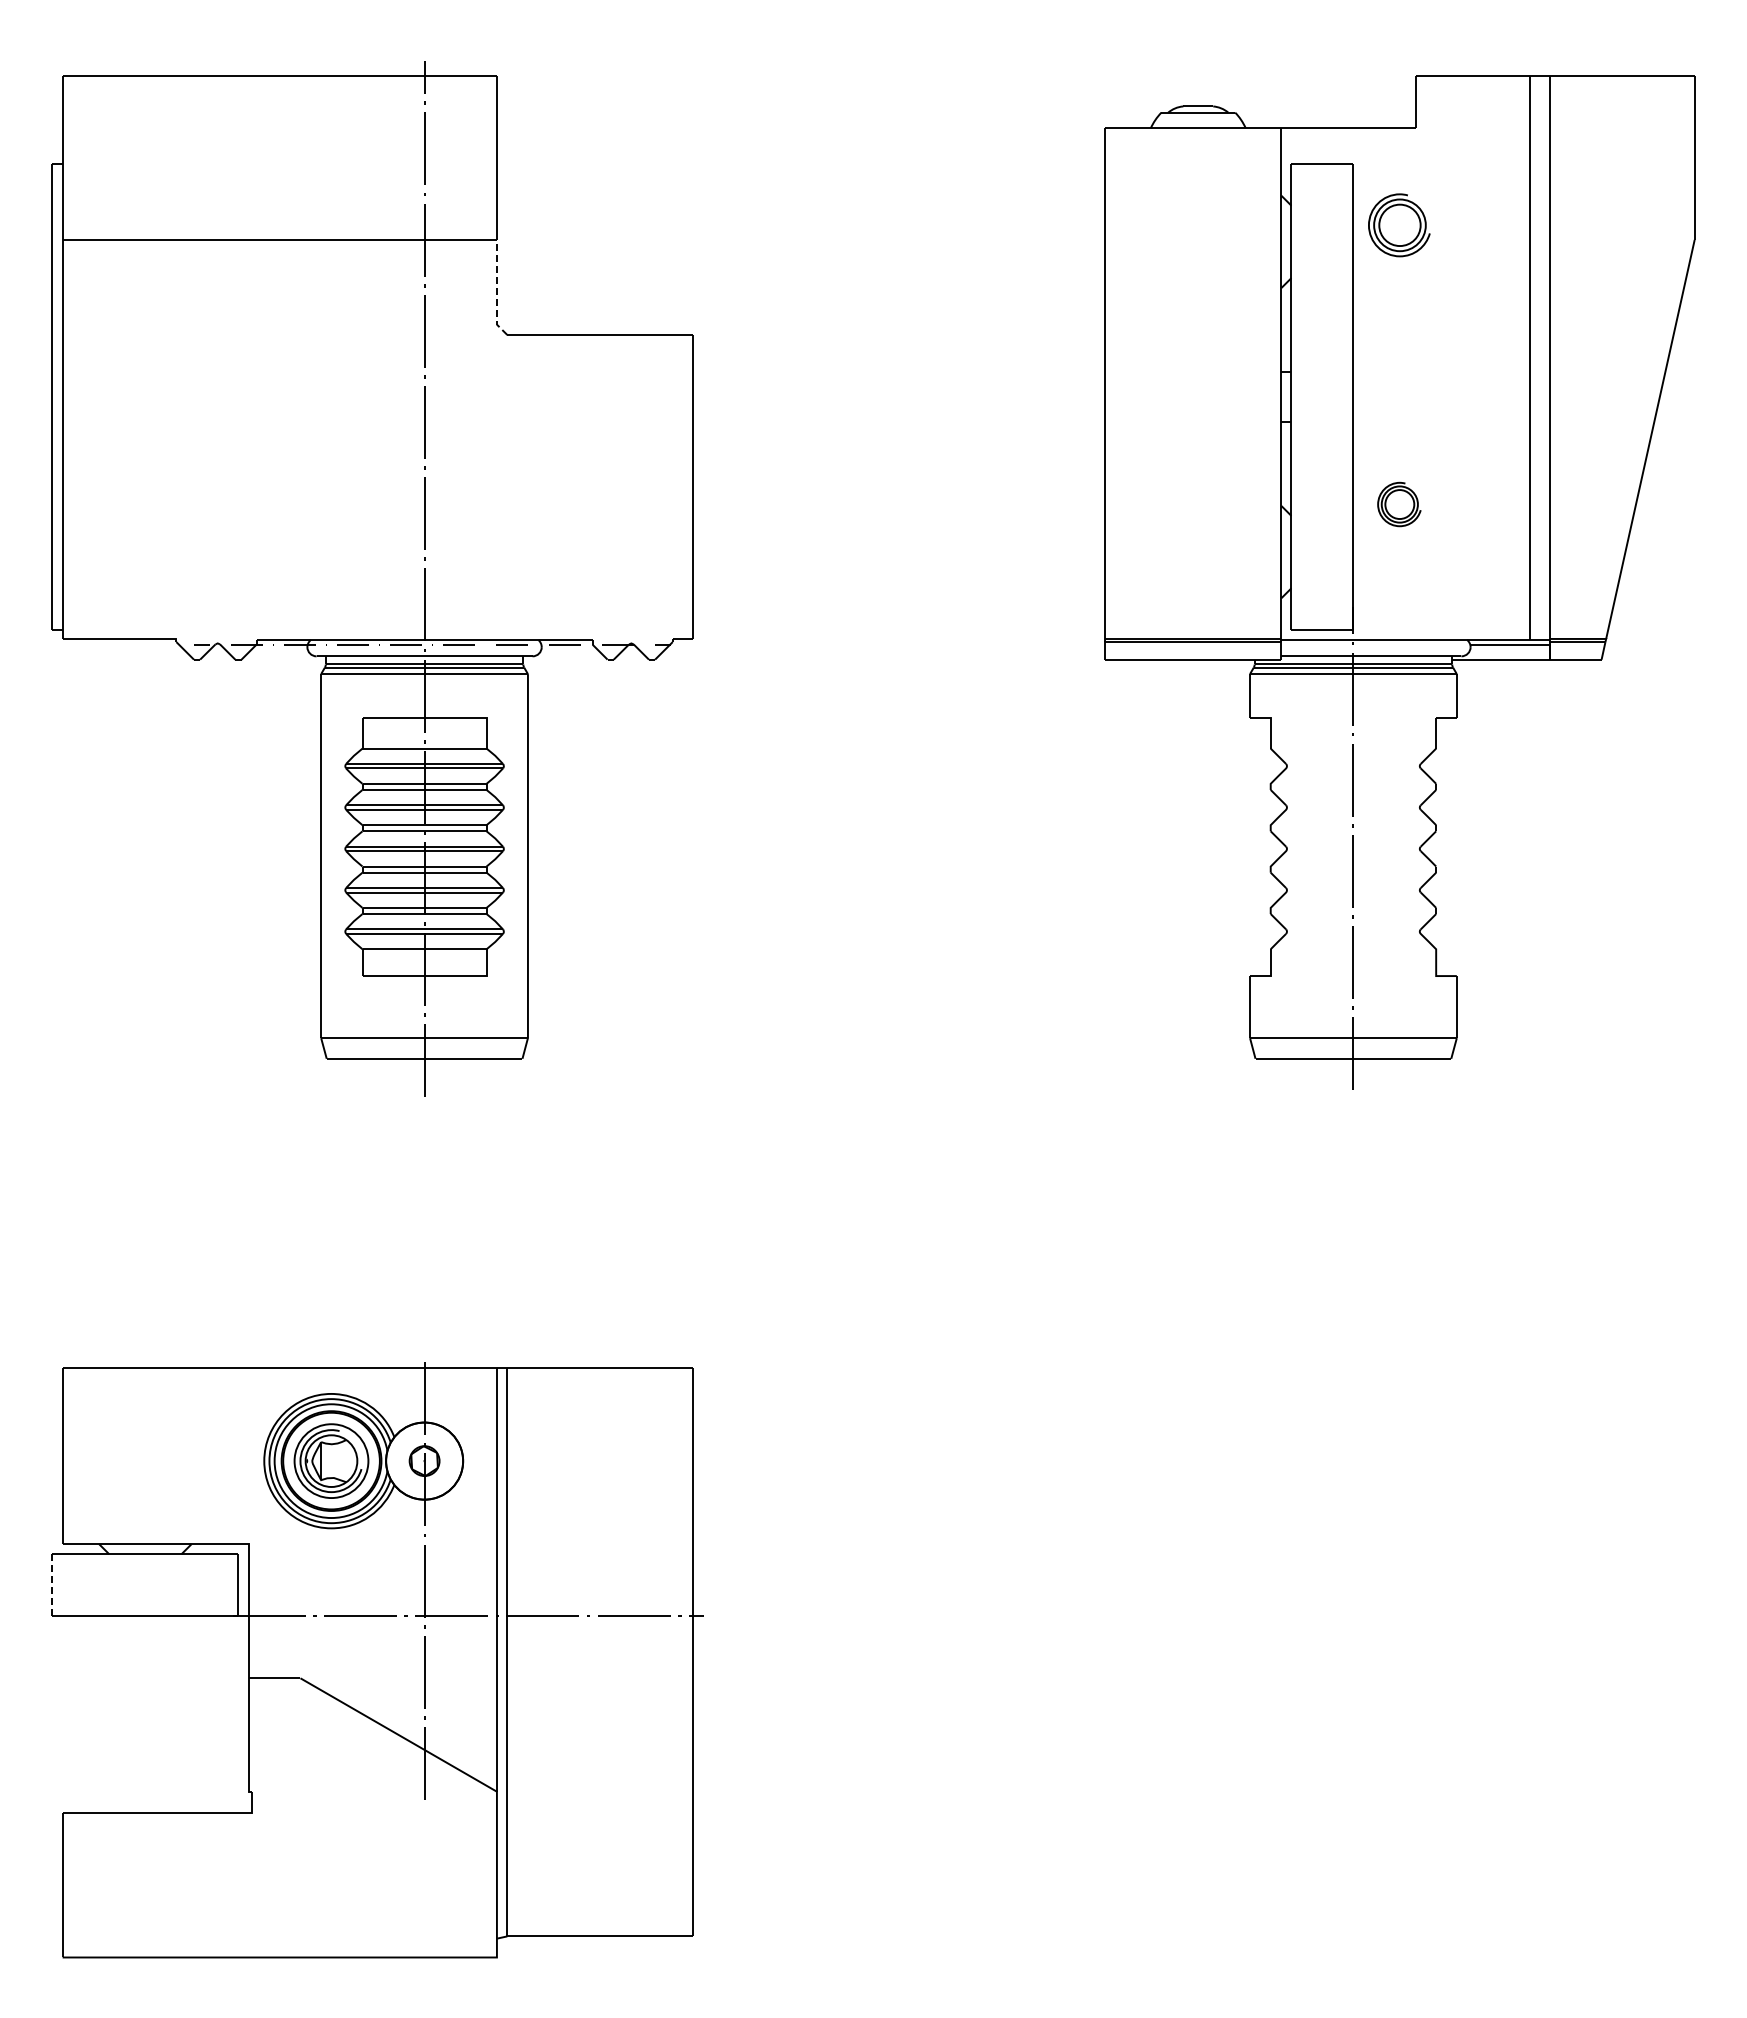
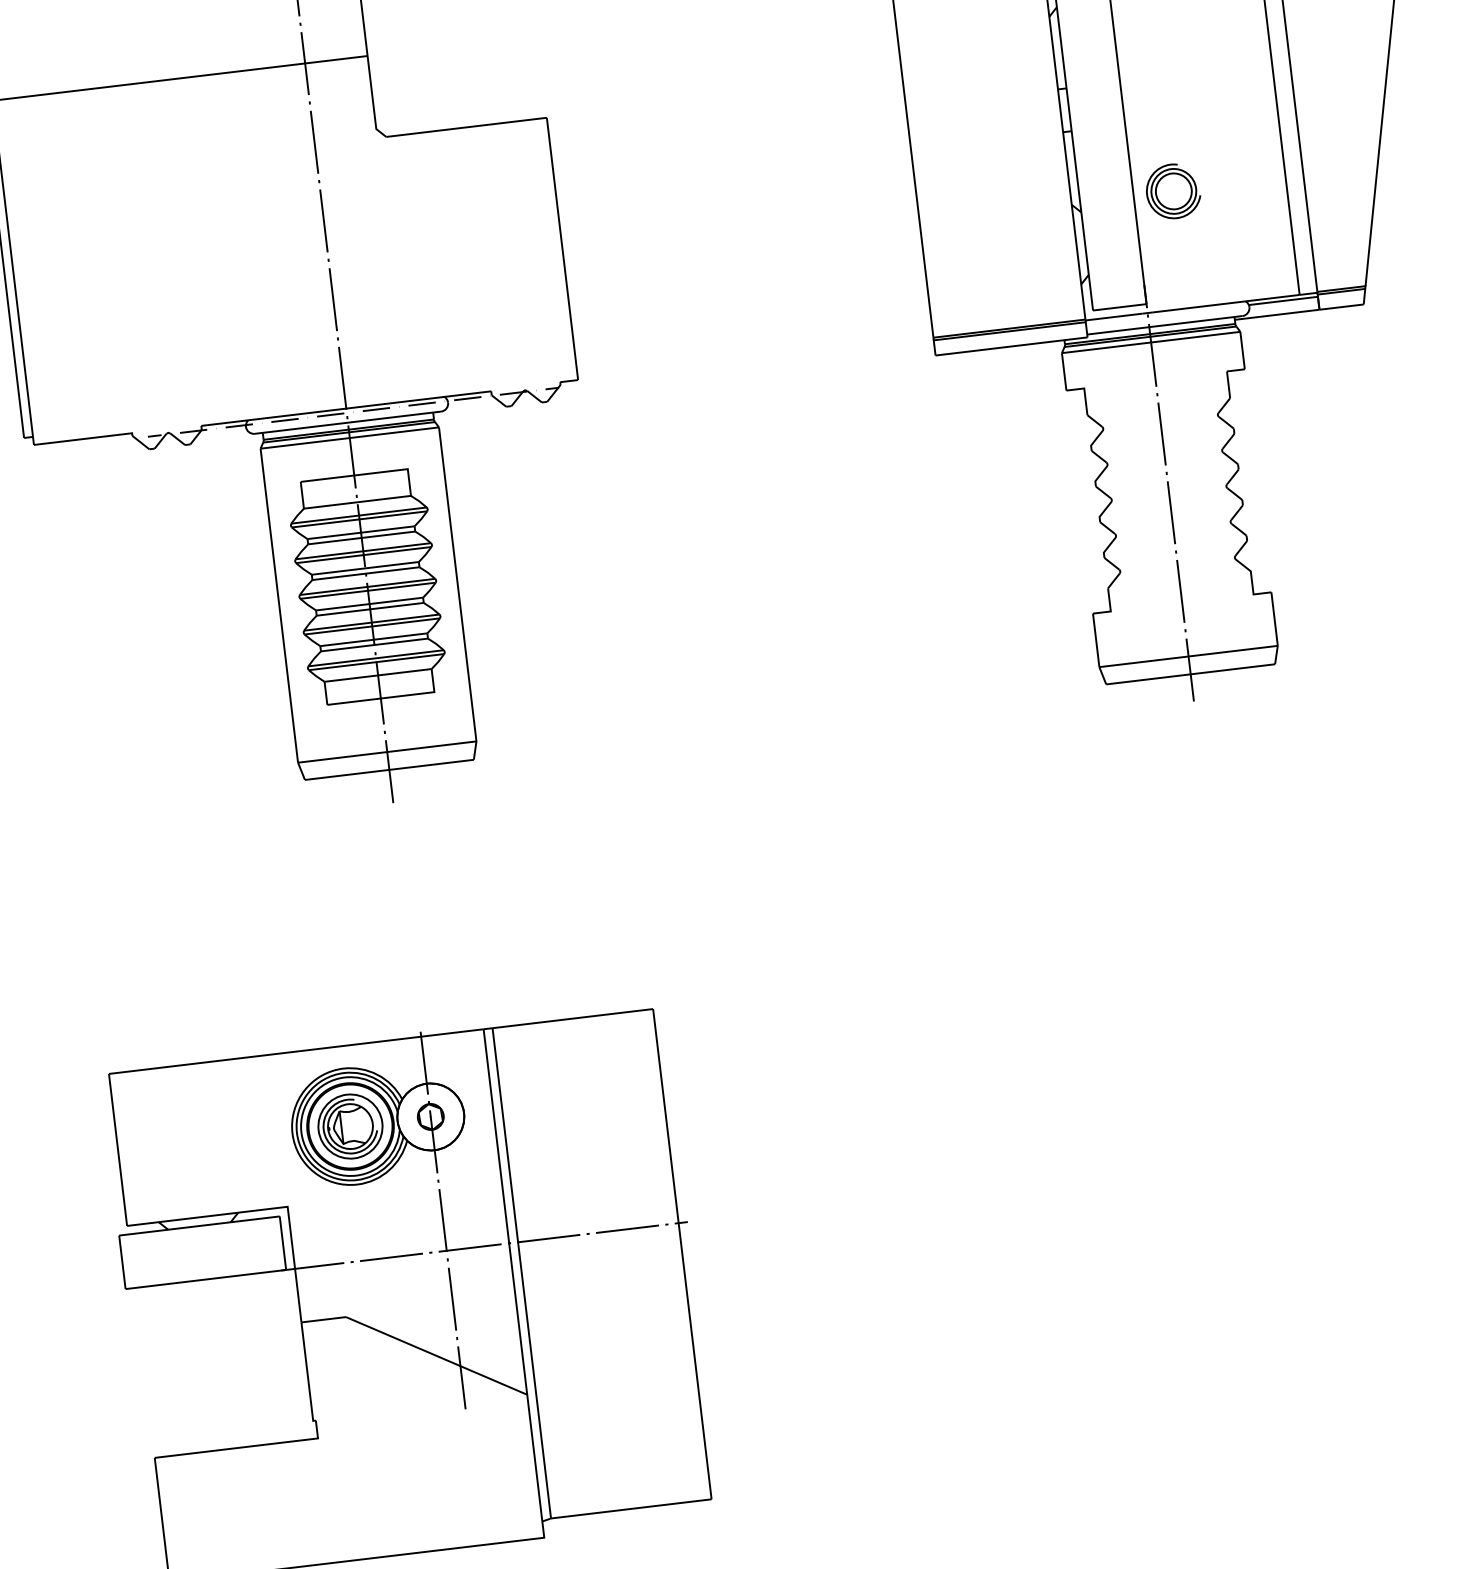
line: (496, 289) -> (372, 98), dashed -> solid
part: (1399, 504) -> (1173, 191), size x1.43
line: (52, 1584) -> (122, 1261), dashed -> solid

